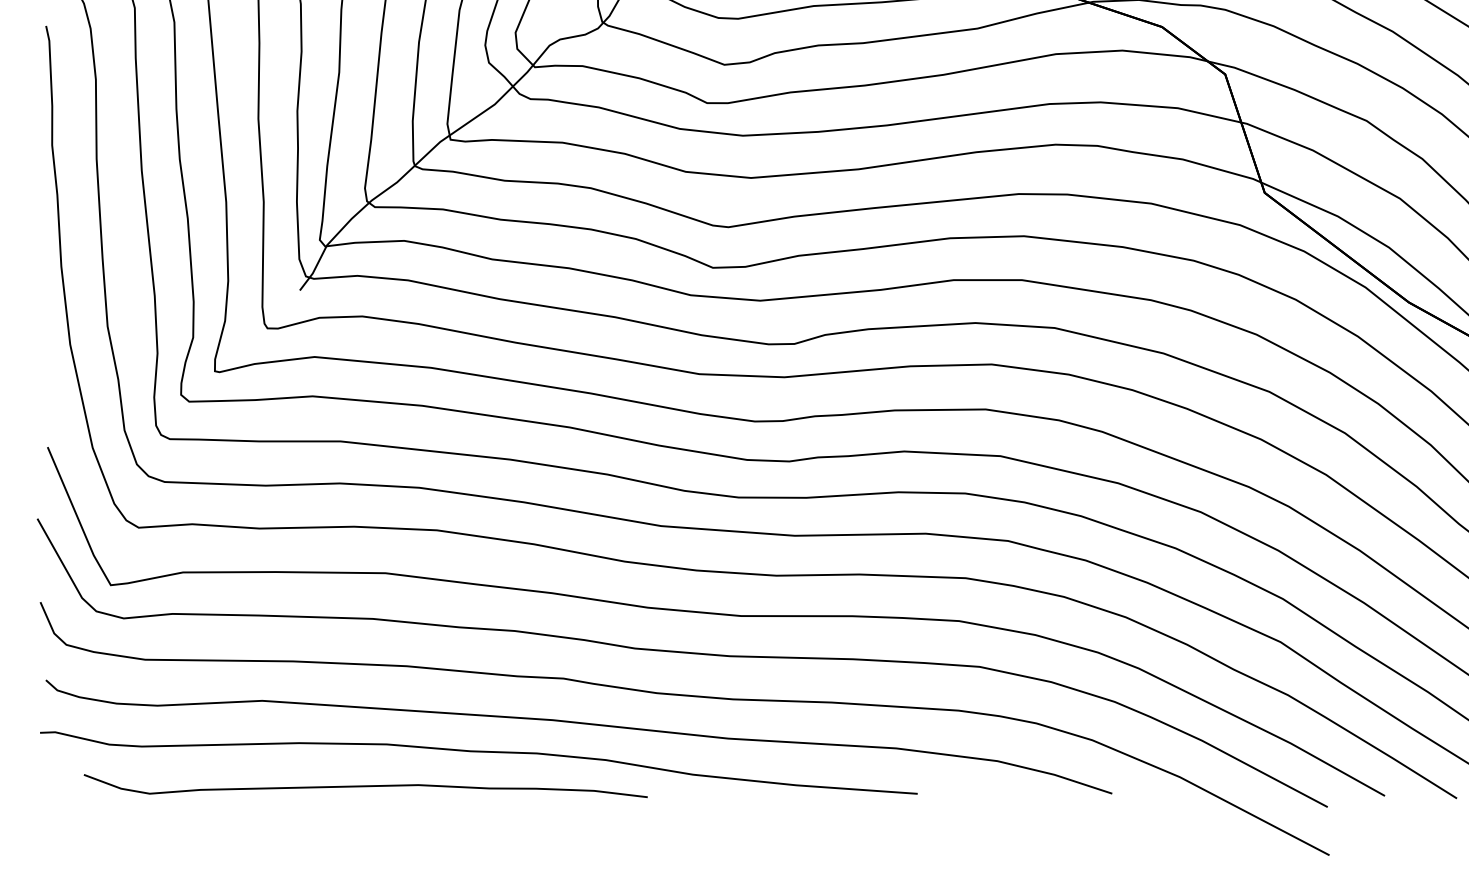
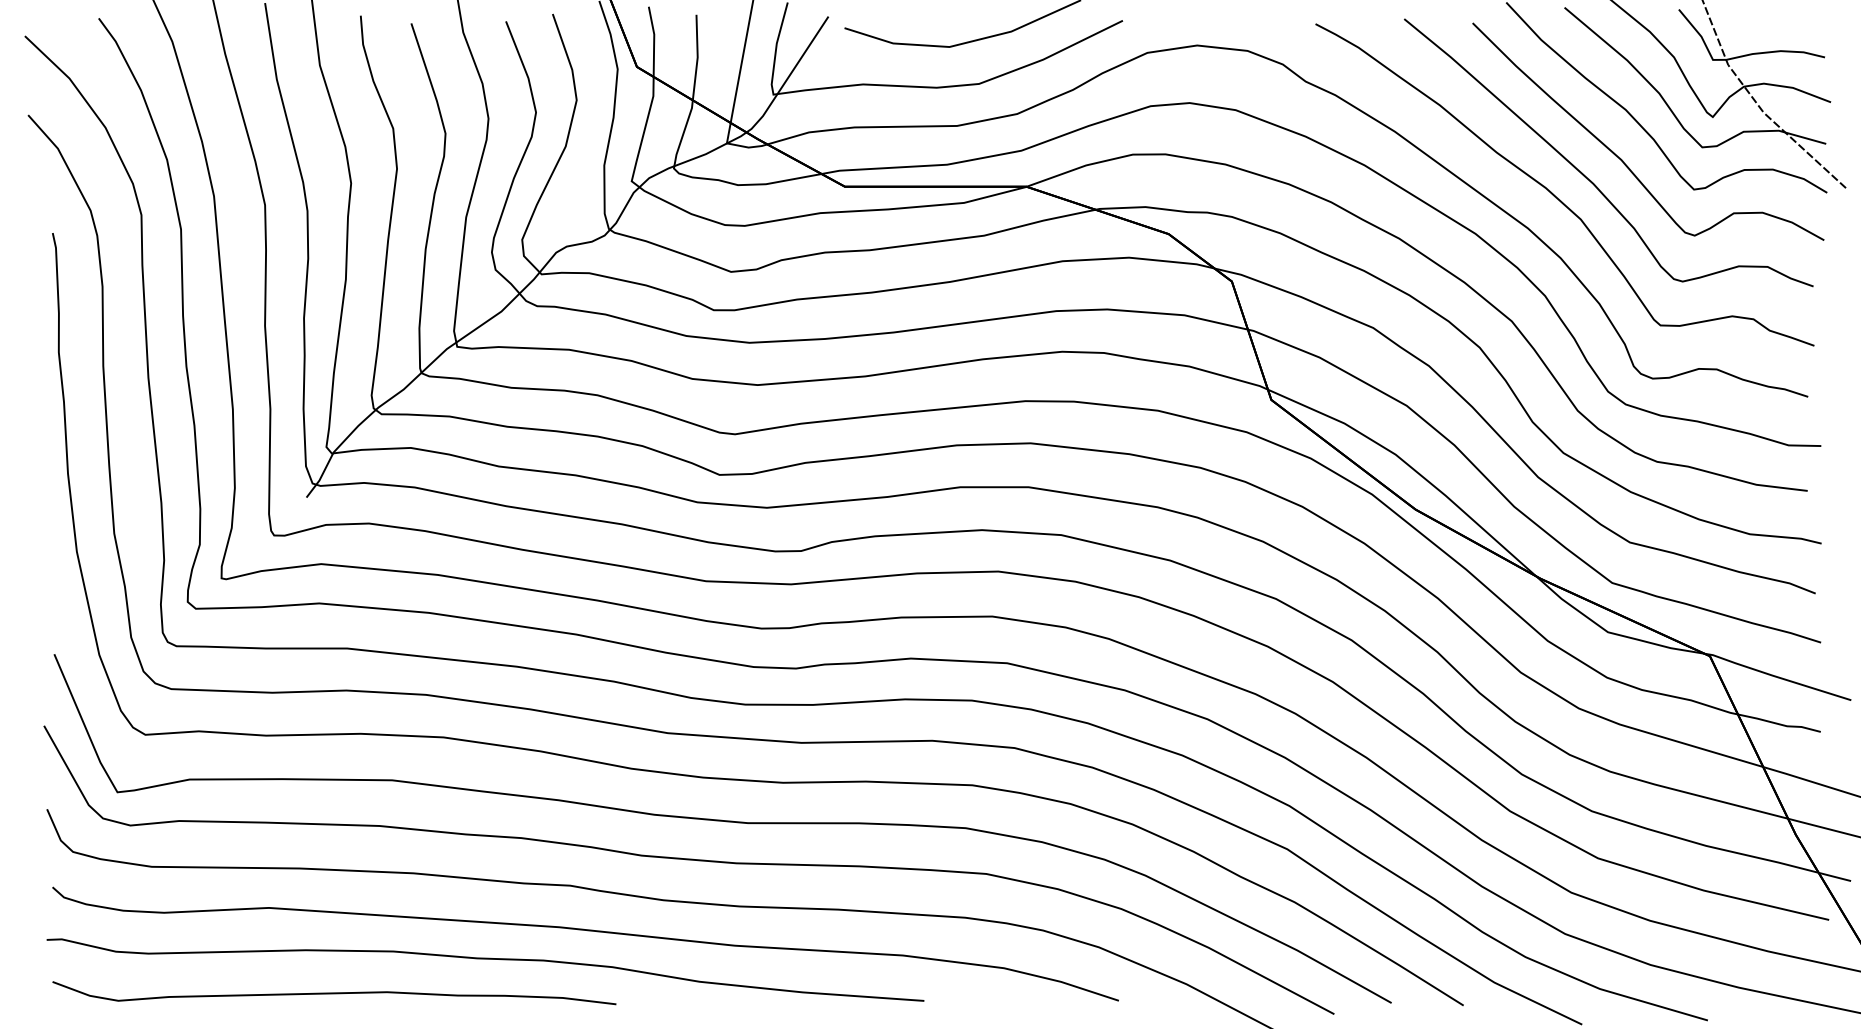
curve: (365, 786) -> (334, 993), moved

